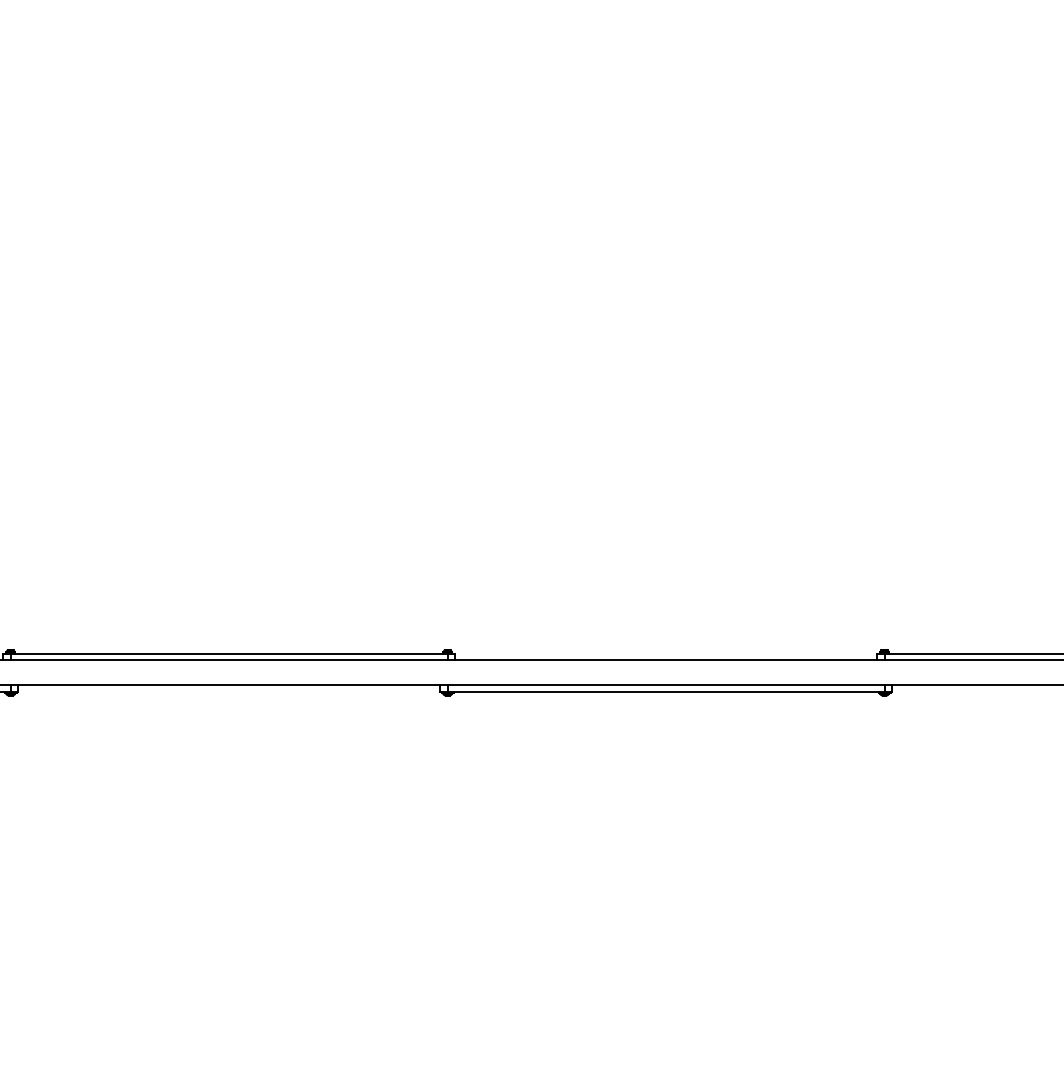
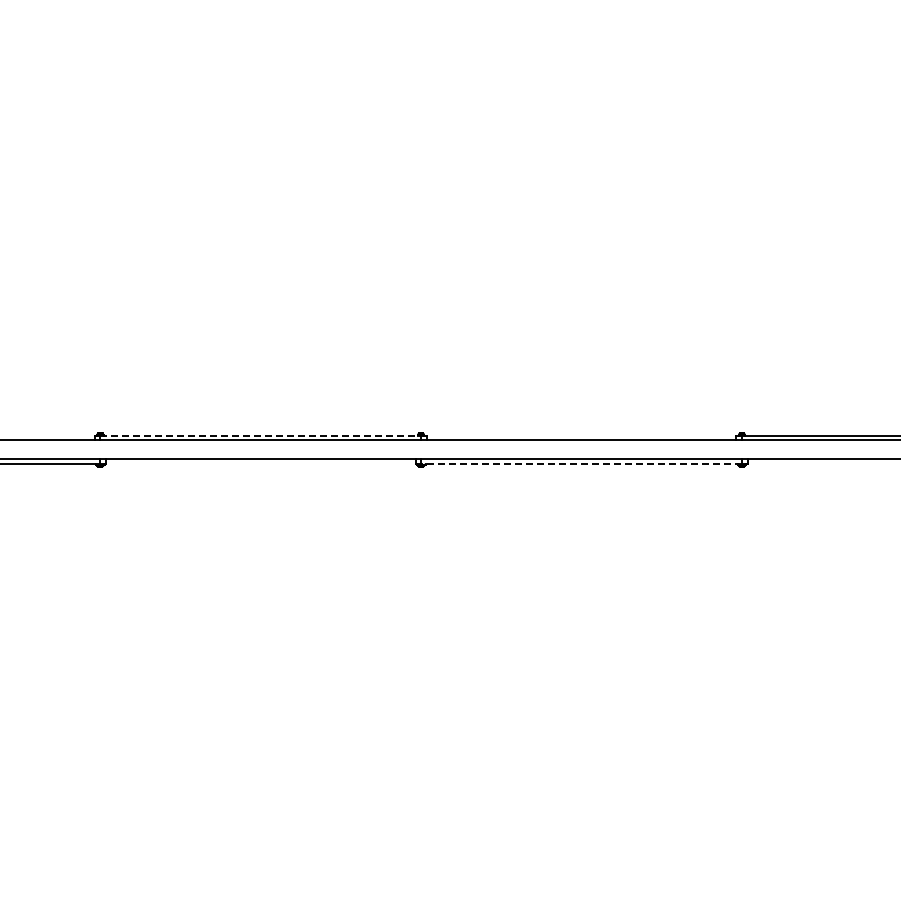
line: (230, 653) -> (261, 435), solid -> dashed
line: (666, 691) -> (581, 463), solid -> dashed

